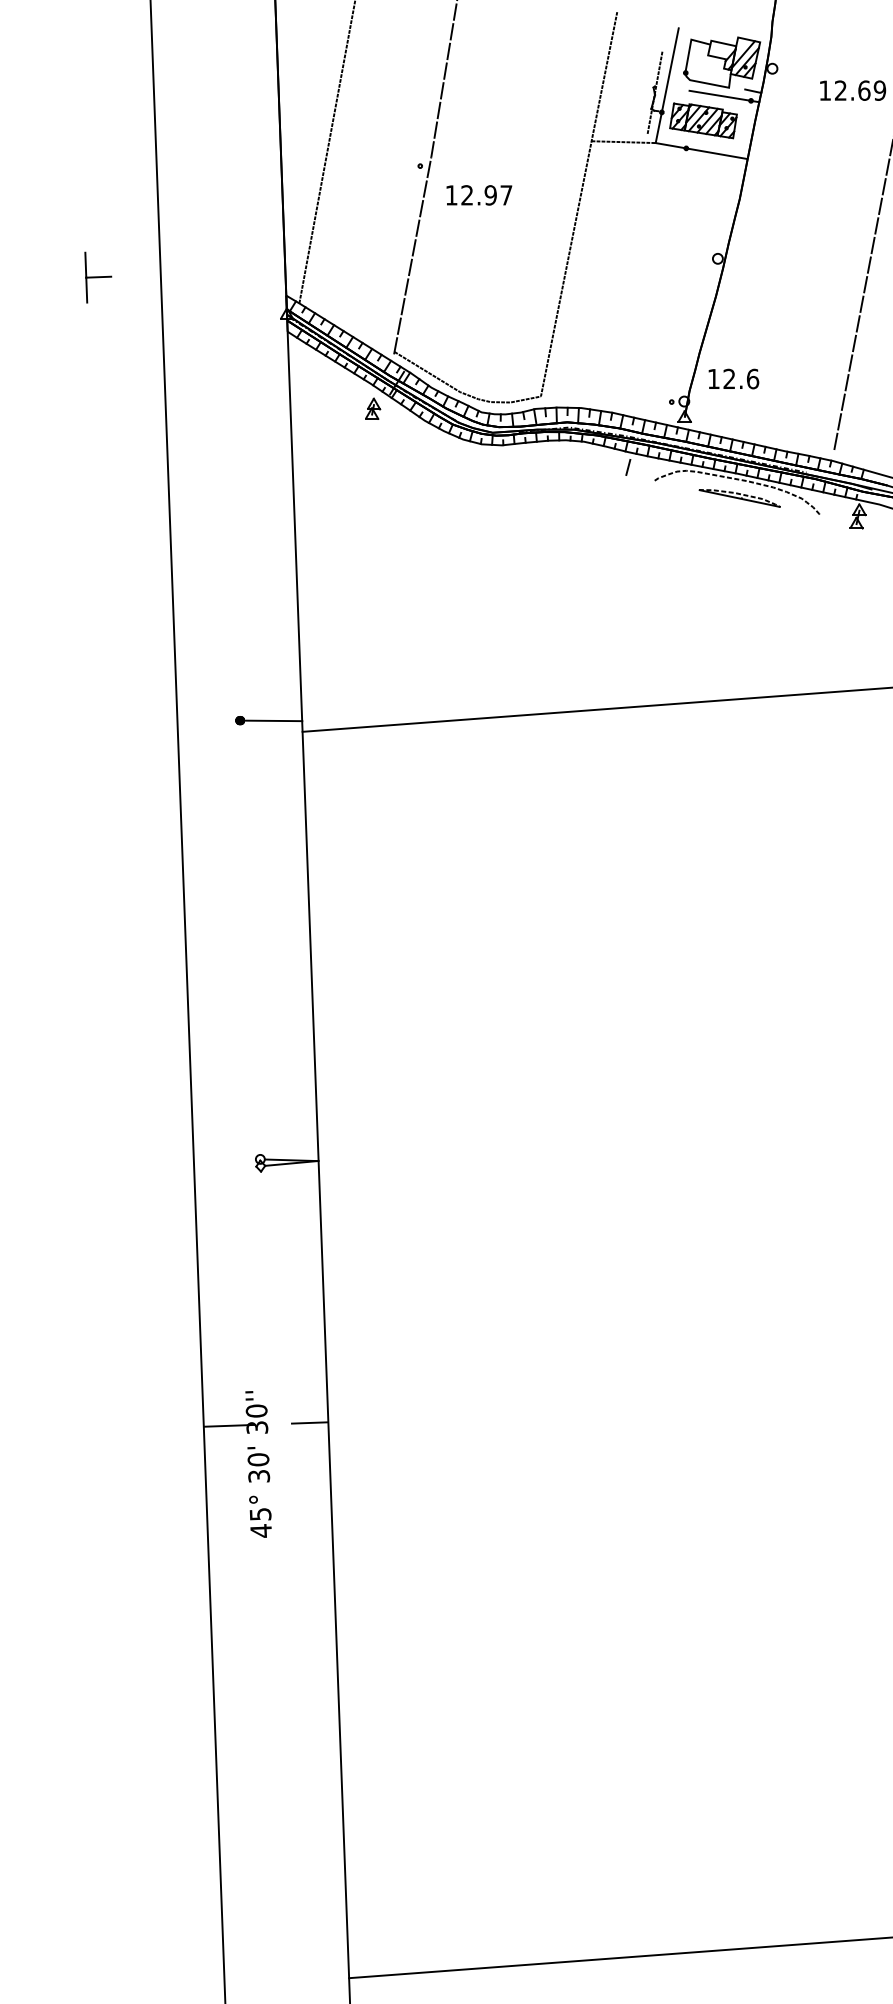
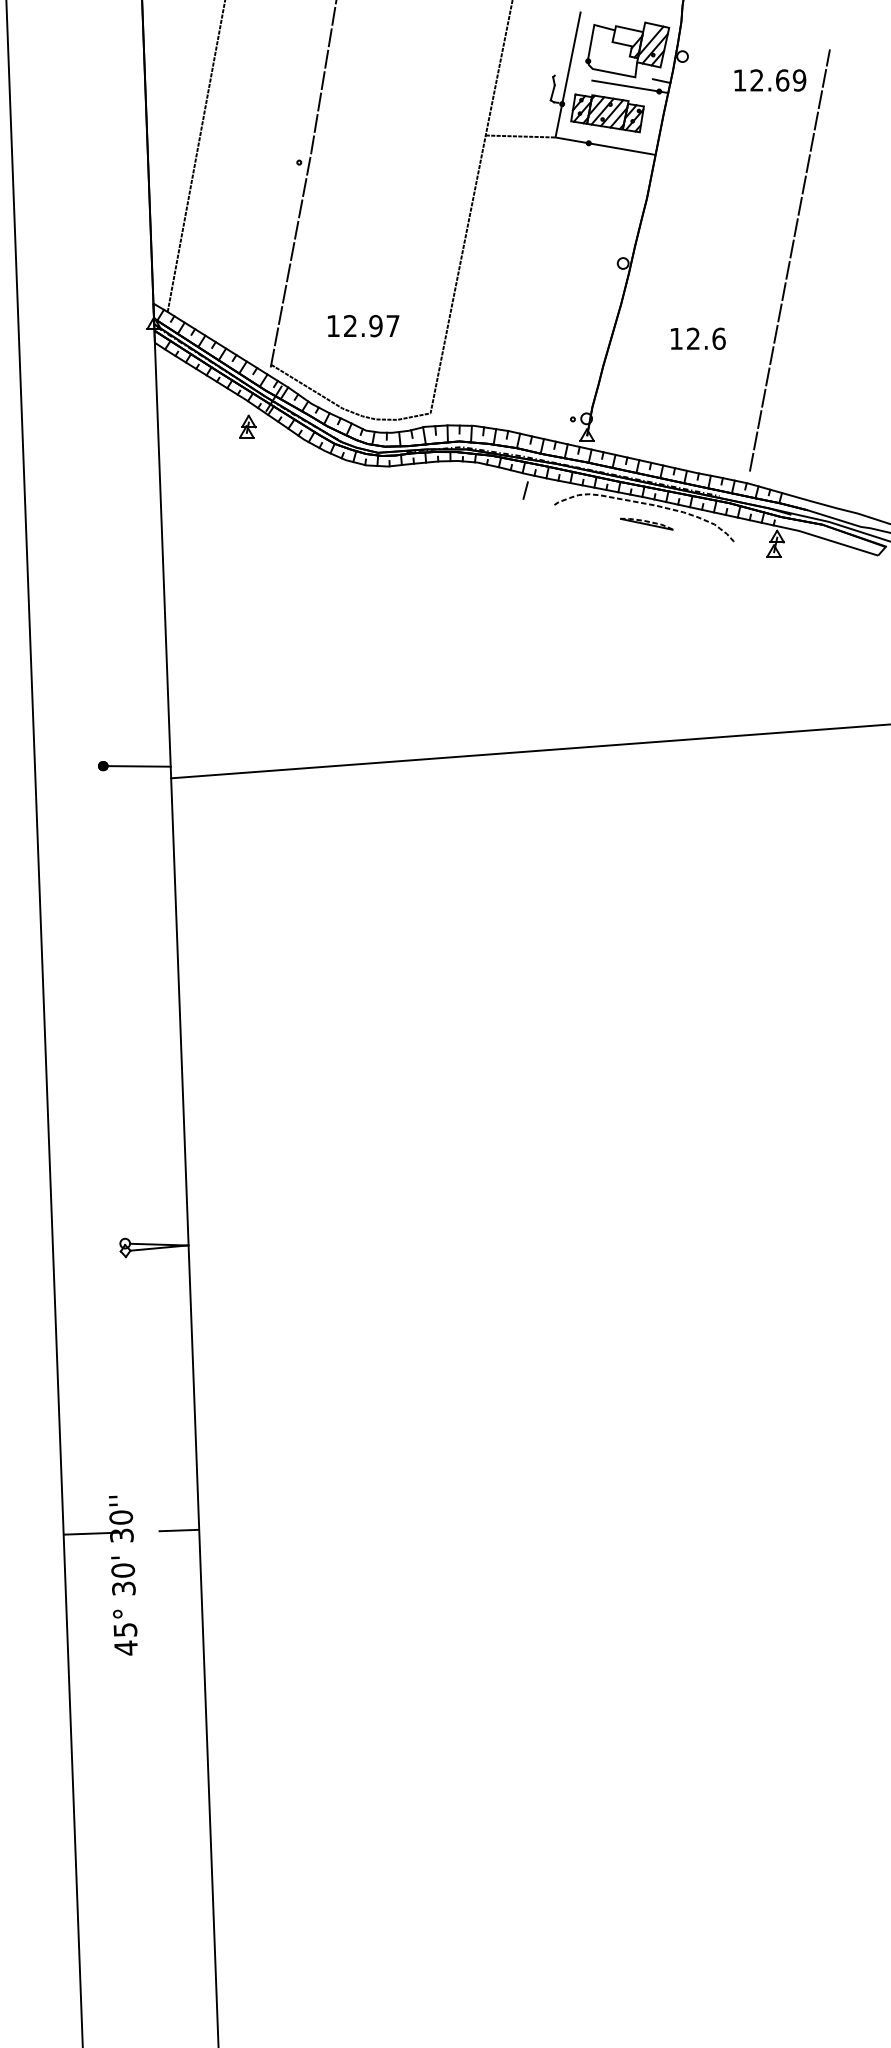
line: (654, 92) -> (554, 82), removed
text: (479, 195) -> (363, 326), moved
text: (733, 378) -> (697, 338), moved
part: (739, 498) -> (646, 524), size x0.6

